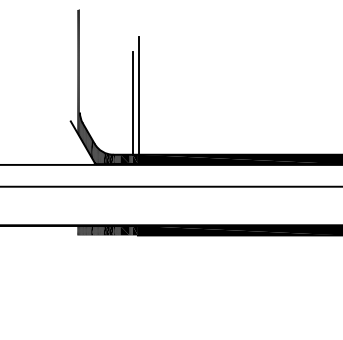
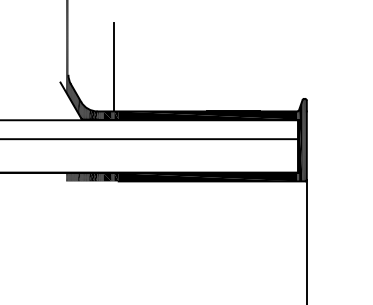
line: (138, 95) -> (119, 60), removed

